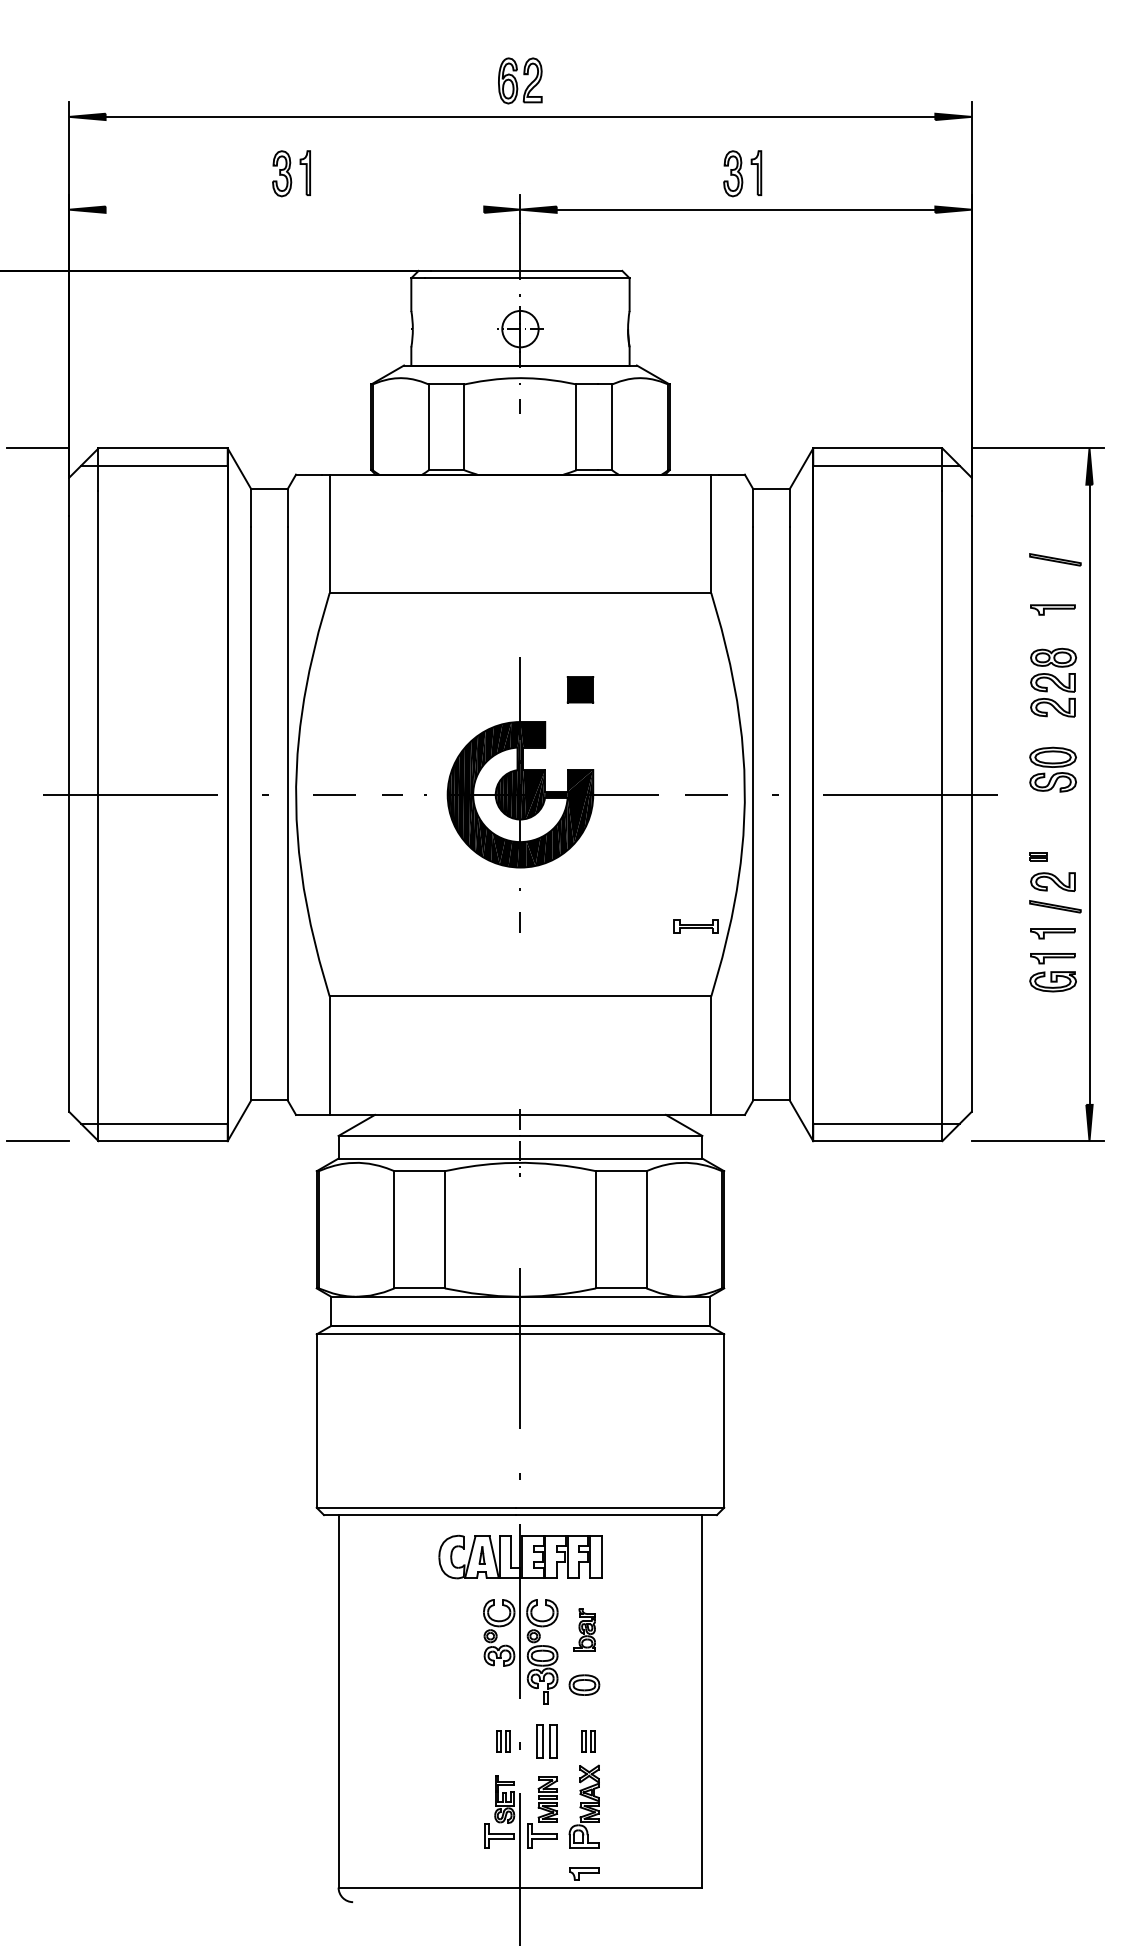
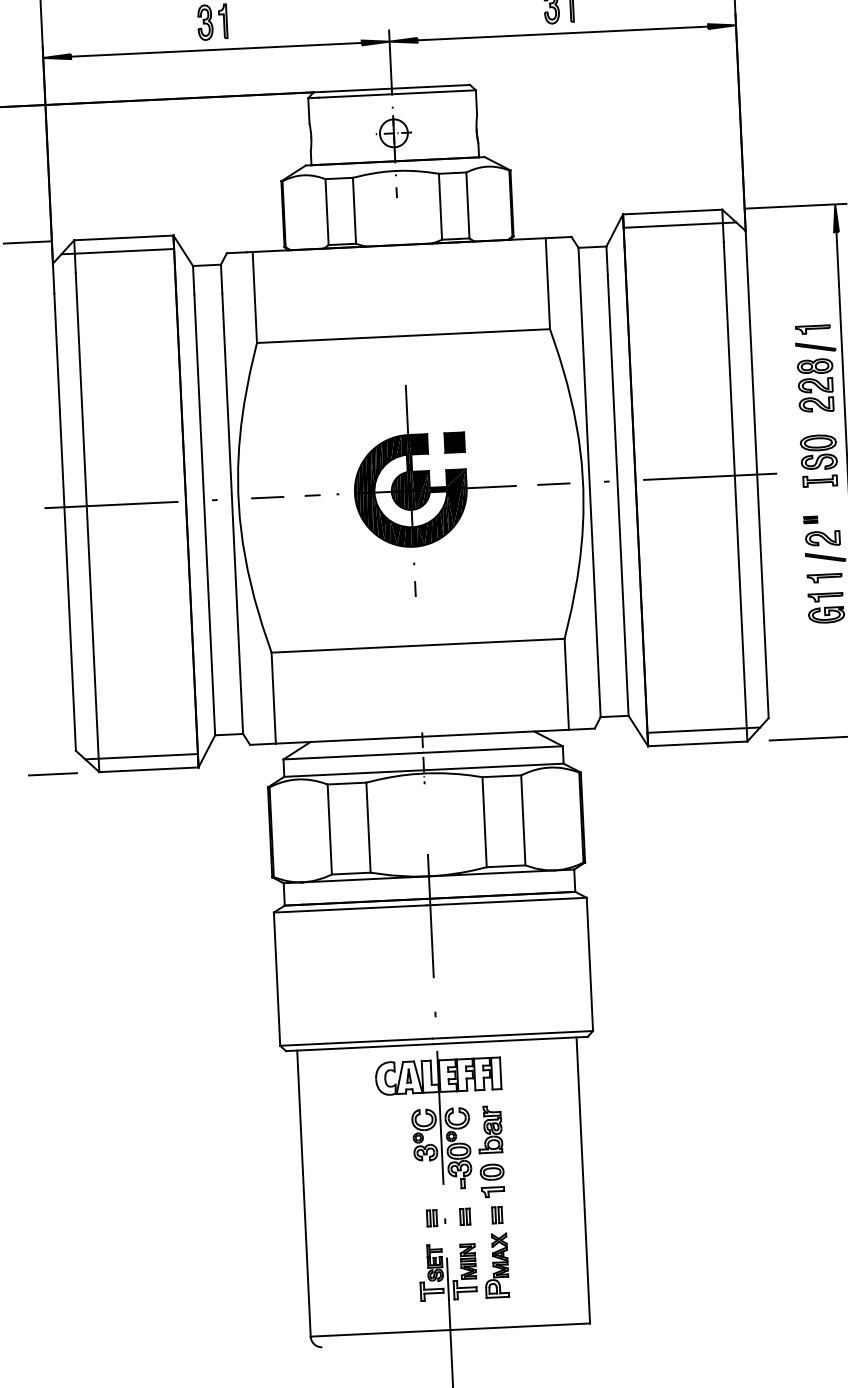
line: (294, 209) -> (216, 49), added
part: (1055, 559) -> (815, 346), moved
part: (580, 689) -> (454, 442), moved
part: (695, 926) -> (819, 481), moved
part: (584, 1629) -> (490, 1129), size x1.43
part: (546, 1741) -> (465, 1216), size x0.62
part: (584, 1873) -> (493, 1191), moved

